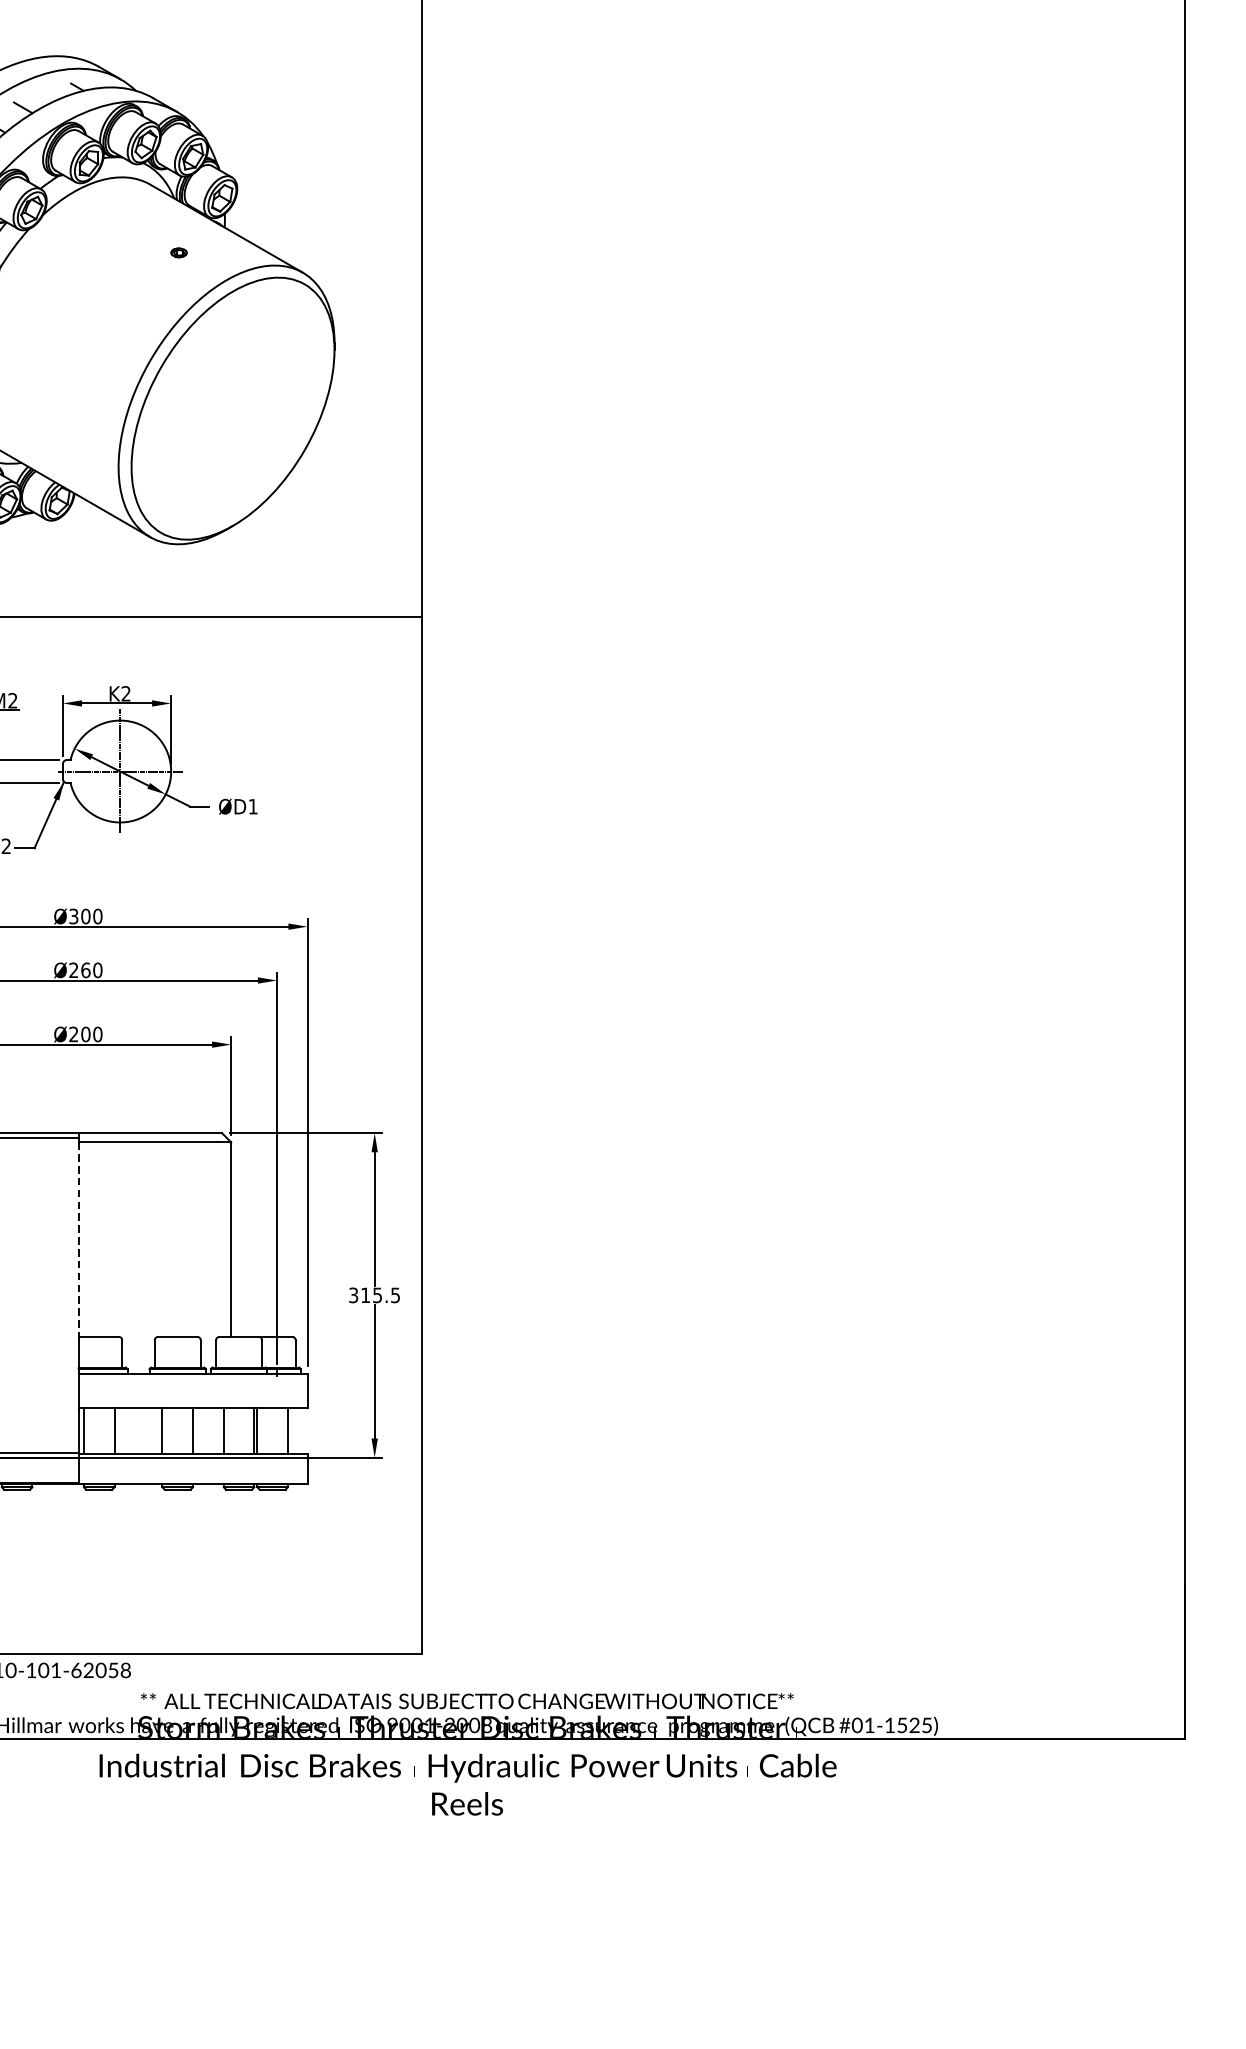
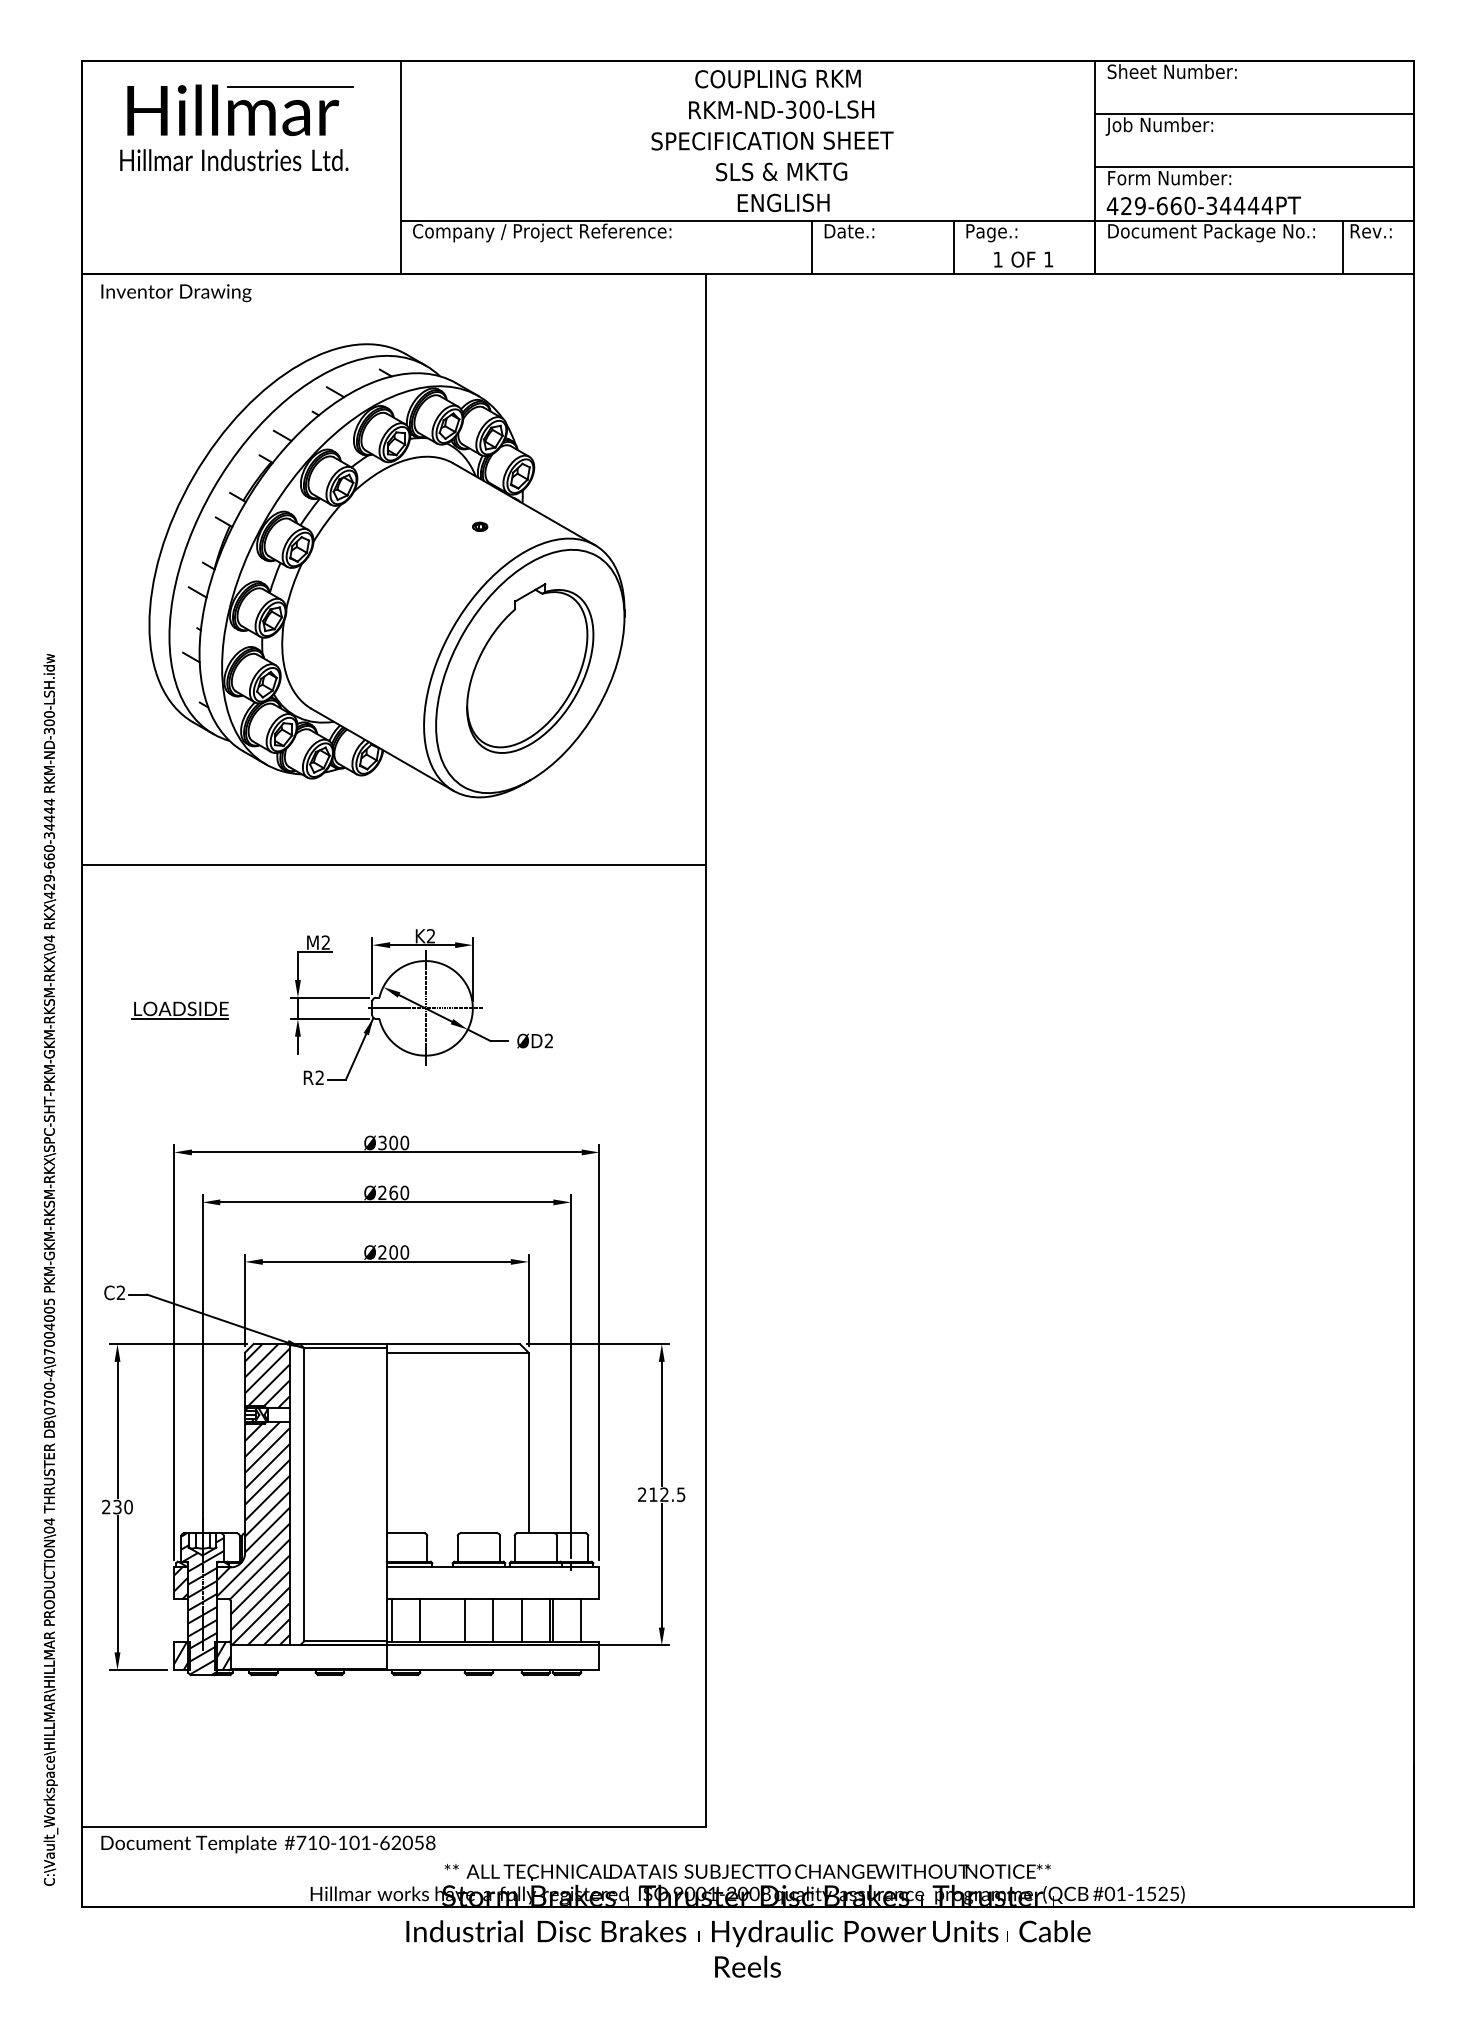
part: (233, 405) -> (530, 668), added
text: (252, 806) -> (548, 1040), ØD1 -> ØD2
line: (78, 1240) -> (386, 1443), dashed -> solid
text: (365, 1295) -> (653, 1494), 315.5 -> 212.5

